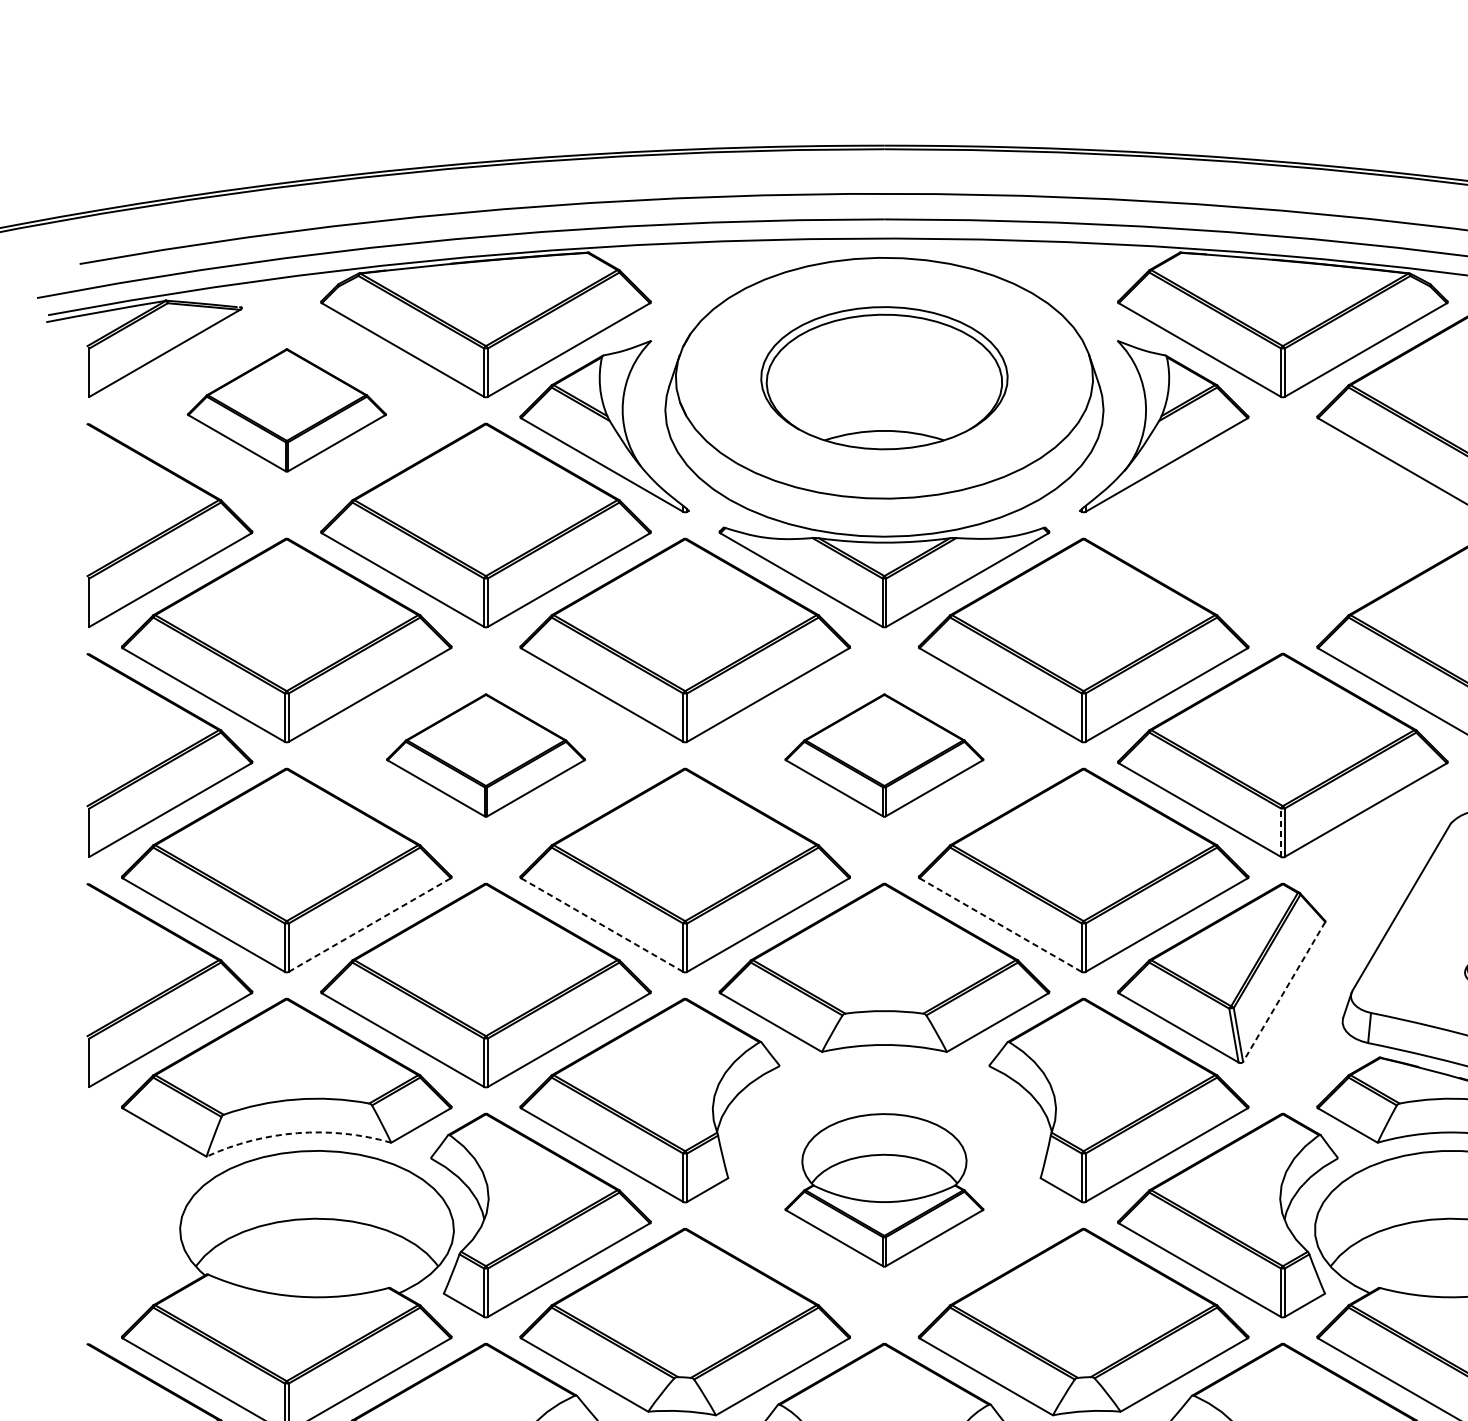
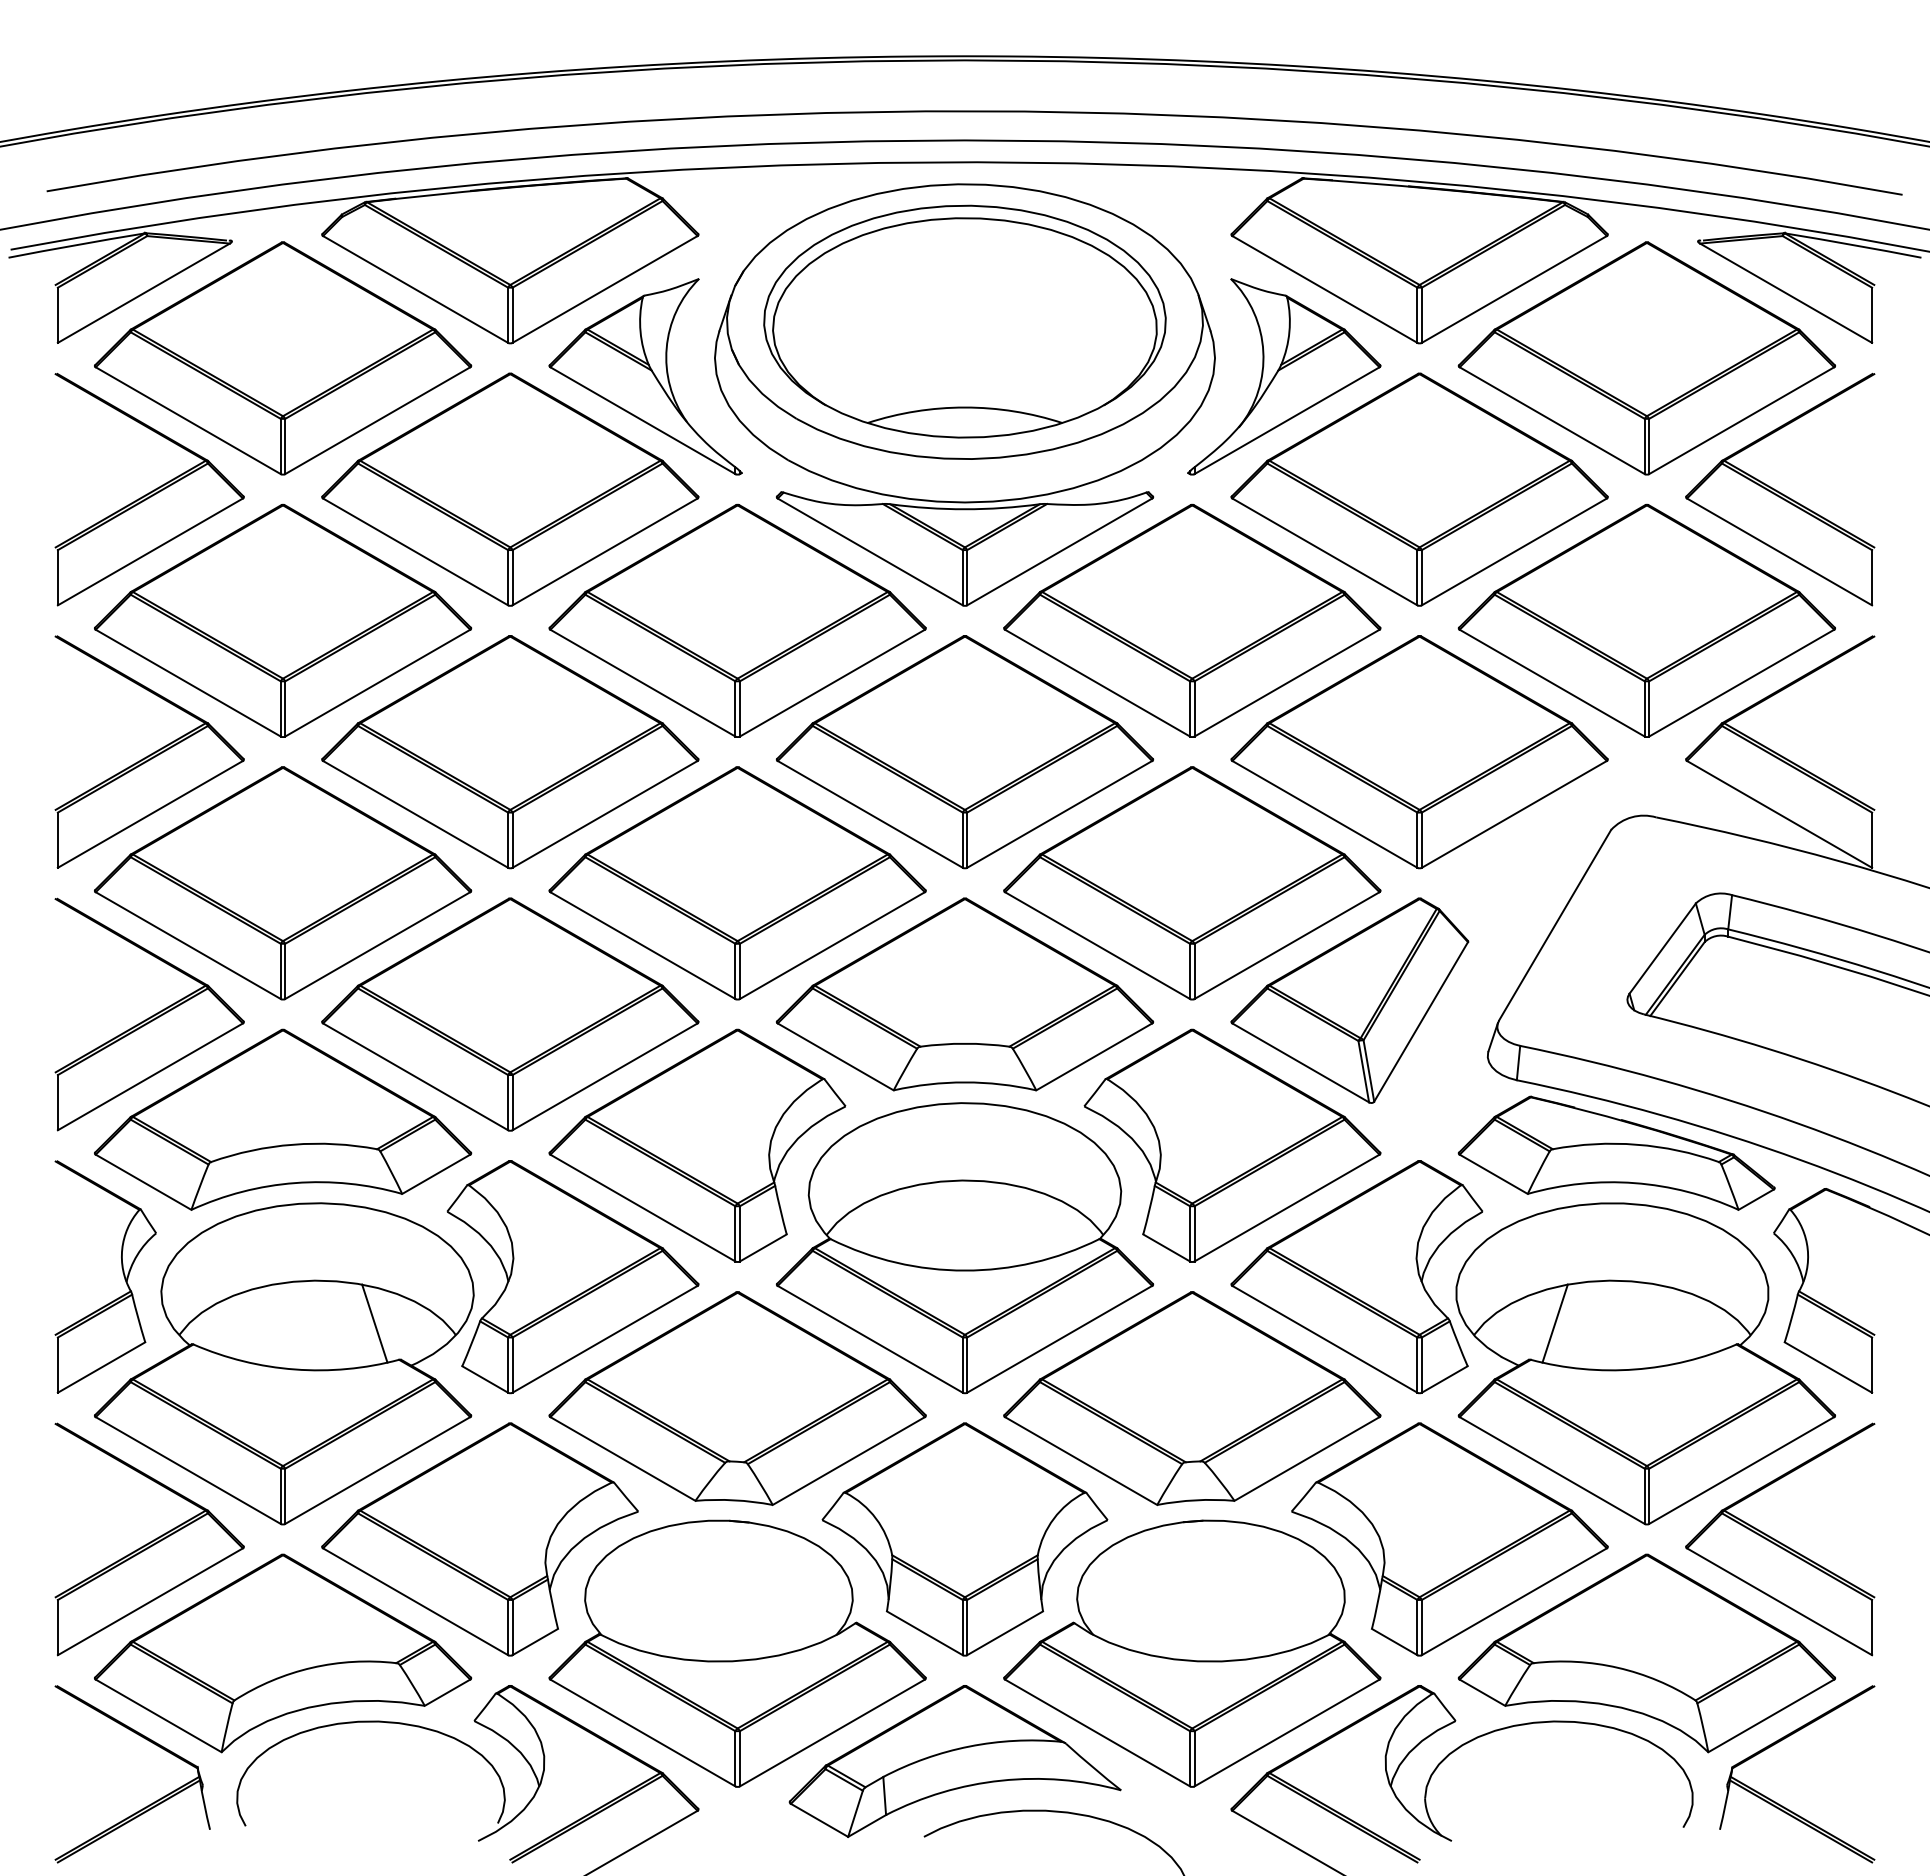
part: (884, 378) -> (964, 321), size x1.43
part: (287, 410) -> (283, 358), size x1.67
part: (1282, 525) -> (1419, 489), added
part: (486, 755) -> (510, 752), size x1.67
part: (884, 755) -> (964, 752), size x1.67
line: (1281, 832) -> (1417, 840), dashed -> solid
line: (369, 924) -> (377, 945), dashed -> solid
line: (601, 924) -> (642, 945), dashed -> solid
line: (1000, 924) -> (1097, 945), dashed -> solid
line: (1284, 991) -> (1421, 1021), dashed -> solid
arc: (297, 1133) -> (295, 1183), dashed -> solid
part: (884, 1190) -> (964, 1248), size x1.67
part: (146, 1211) -> (122, 1272), added
line: (366, 1256) -> (374, 1323), added
line: (1401, 1256) -> (1554, 1323), added

